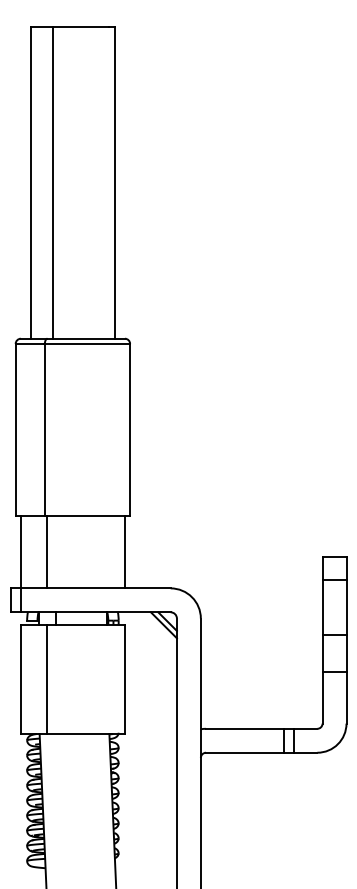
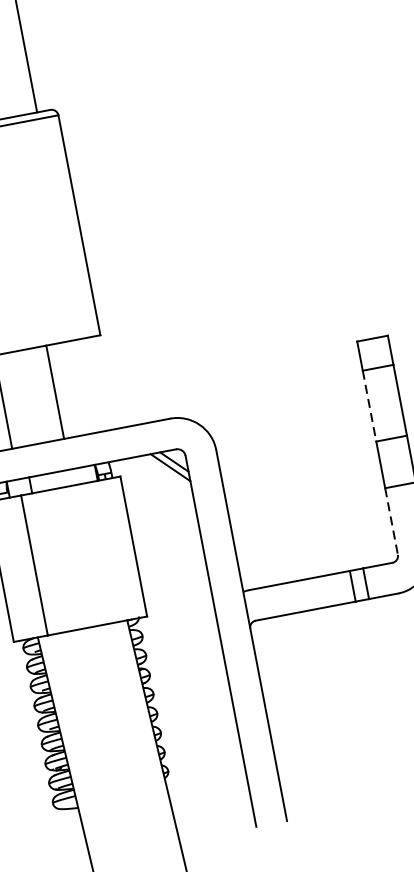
line: (124, 551) -> (54, 391), moved
line: (322, 607) -> (369, 406), solid -> dashed
line: (322, 698) -> (391, 522), solid -> dashed

